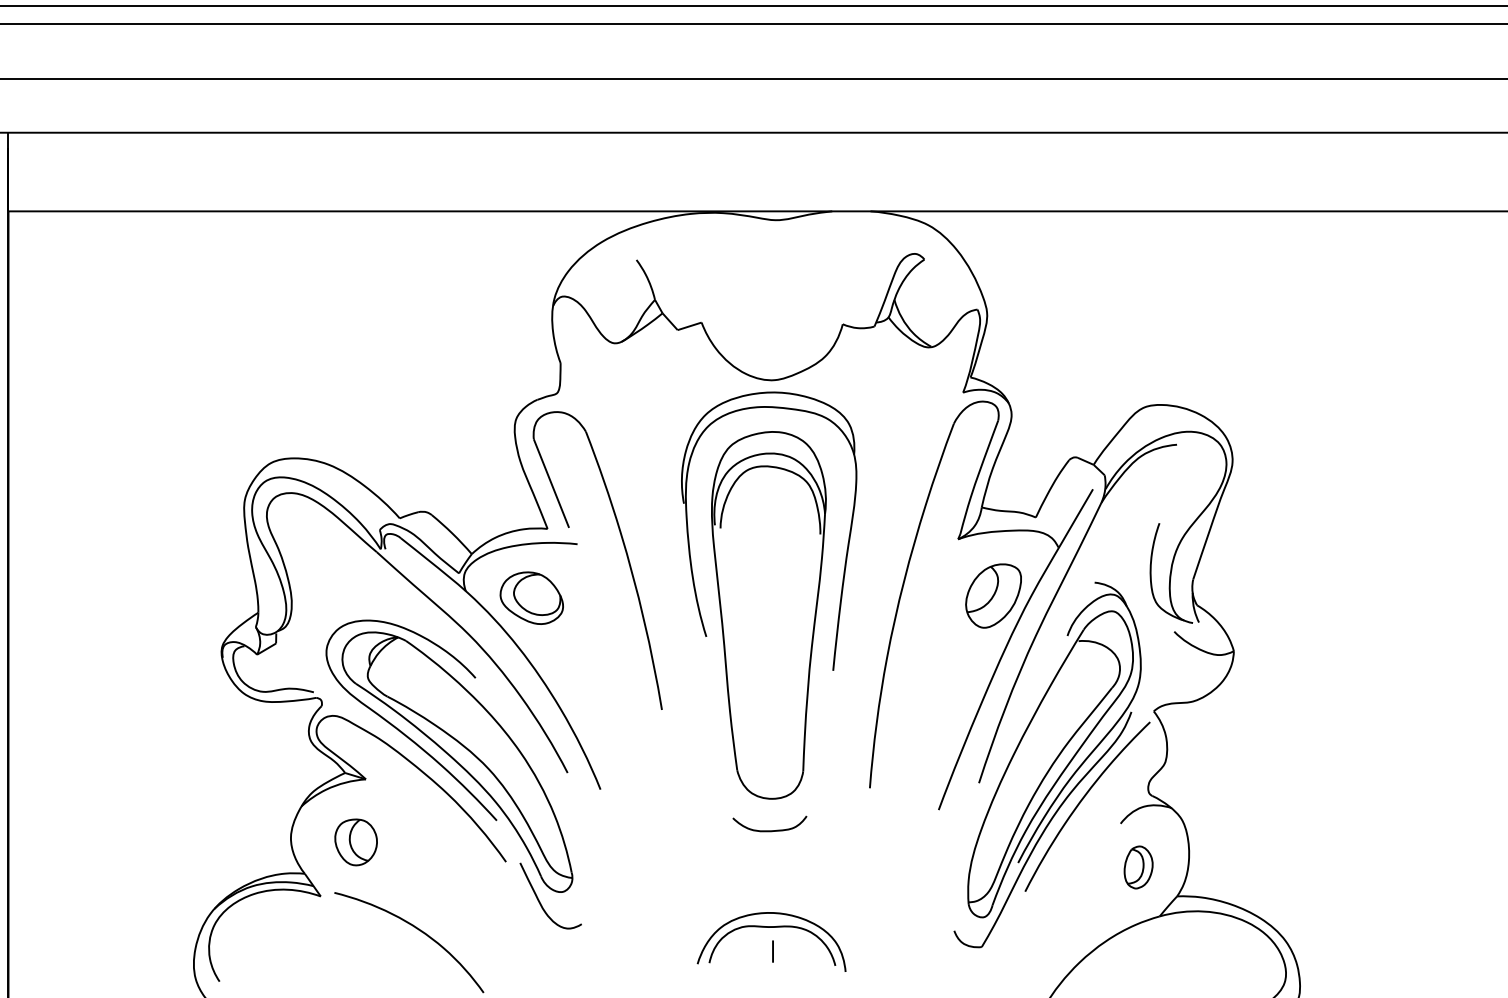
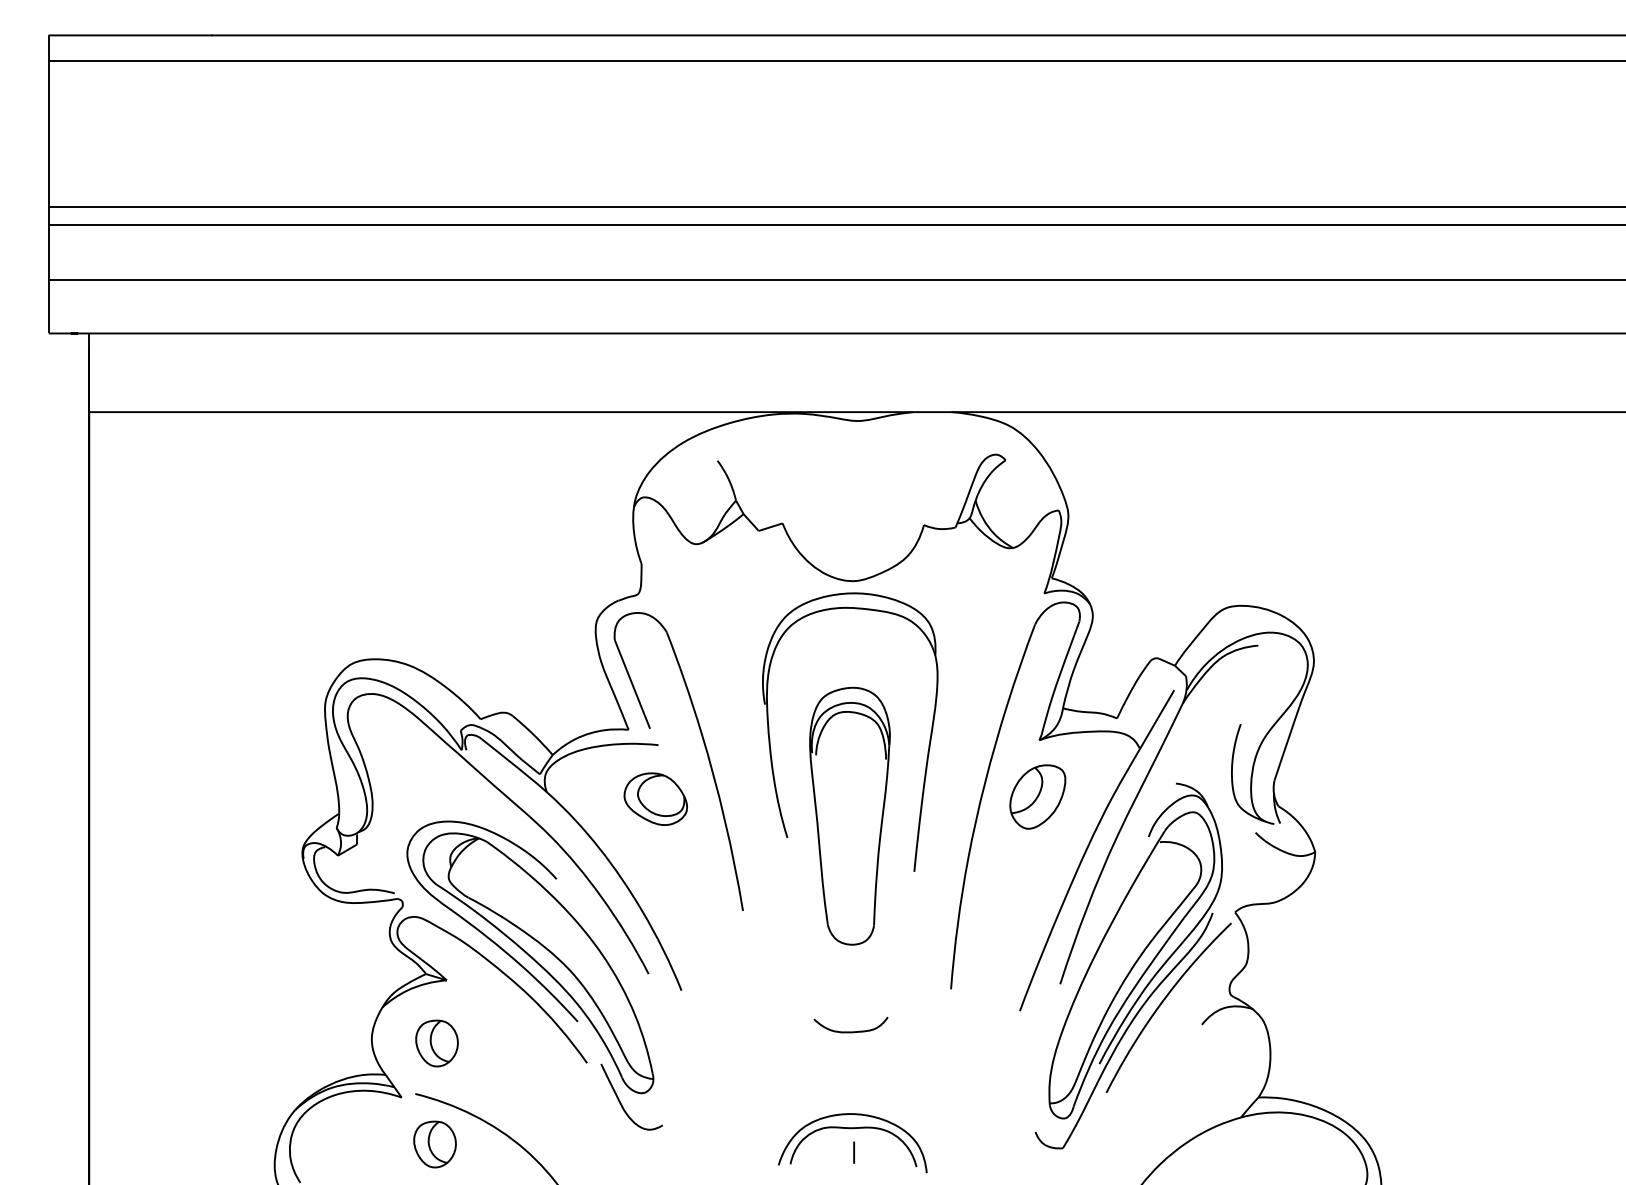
part: (993, 595) -> (1037, 796), moved
part: (531, 597) -> (655, 798), moved
part: (768, 614) -> (849, 815), size x0.7
part: (1138, 867) -> (1219, 1068), removed
part: (353, 943) -> (434, 1144), added

